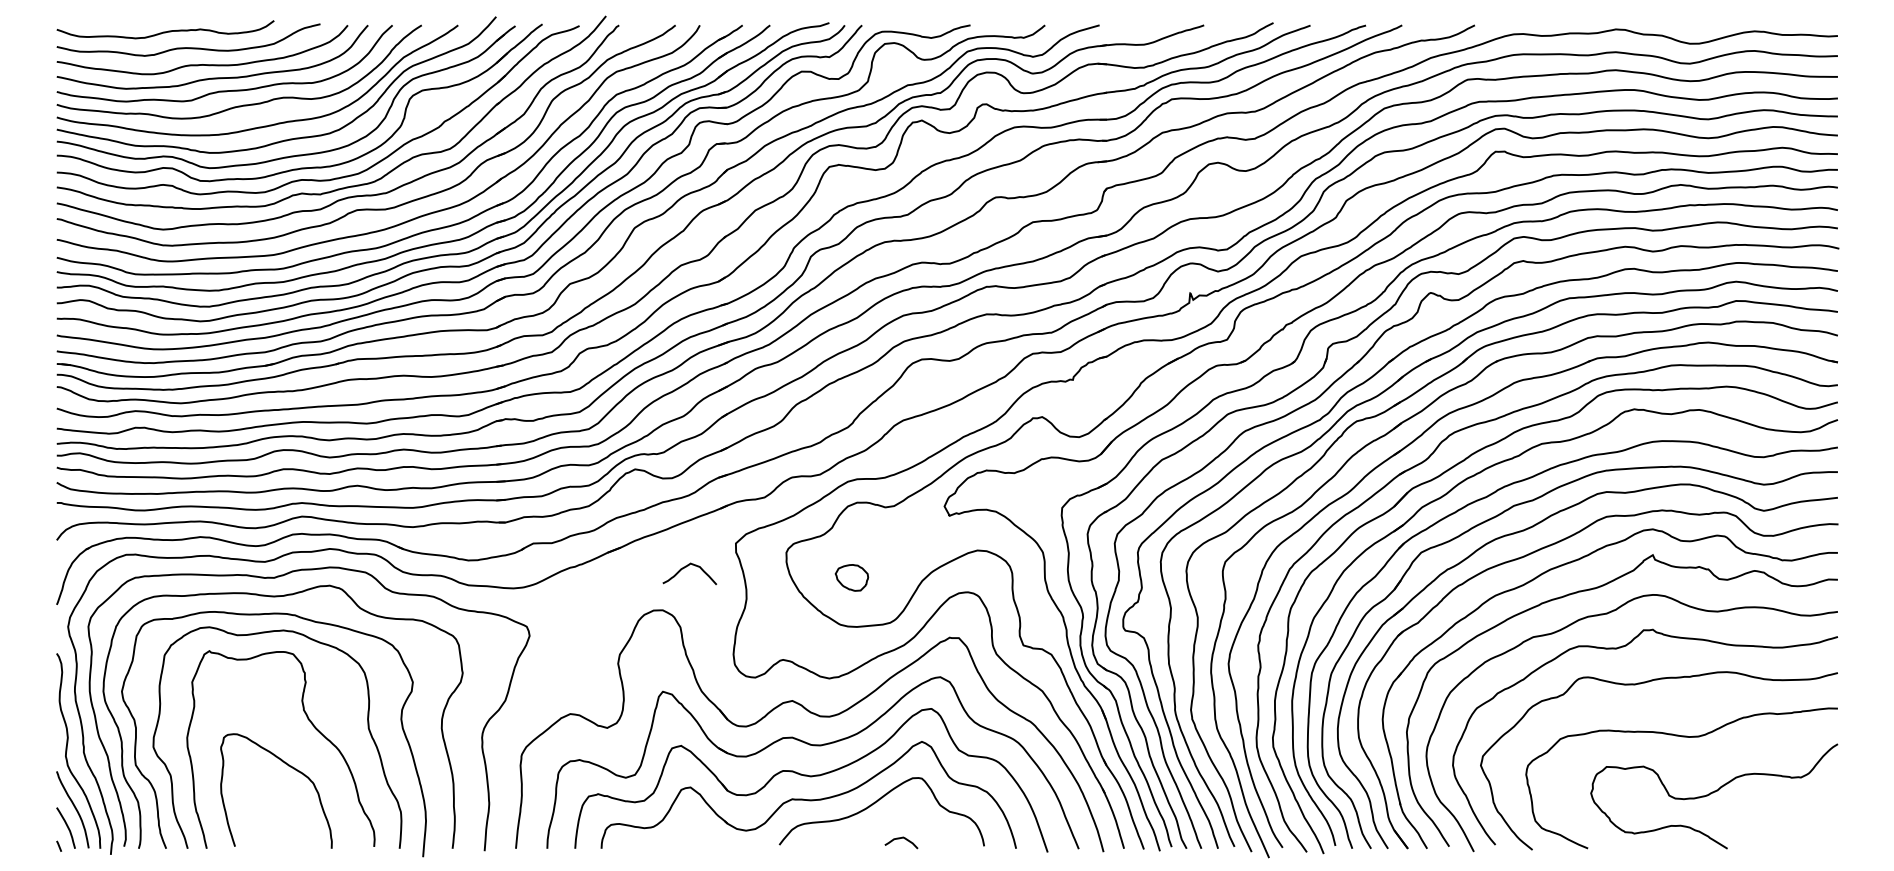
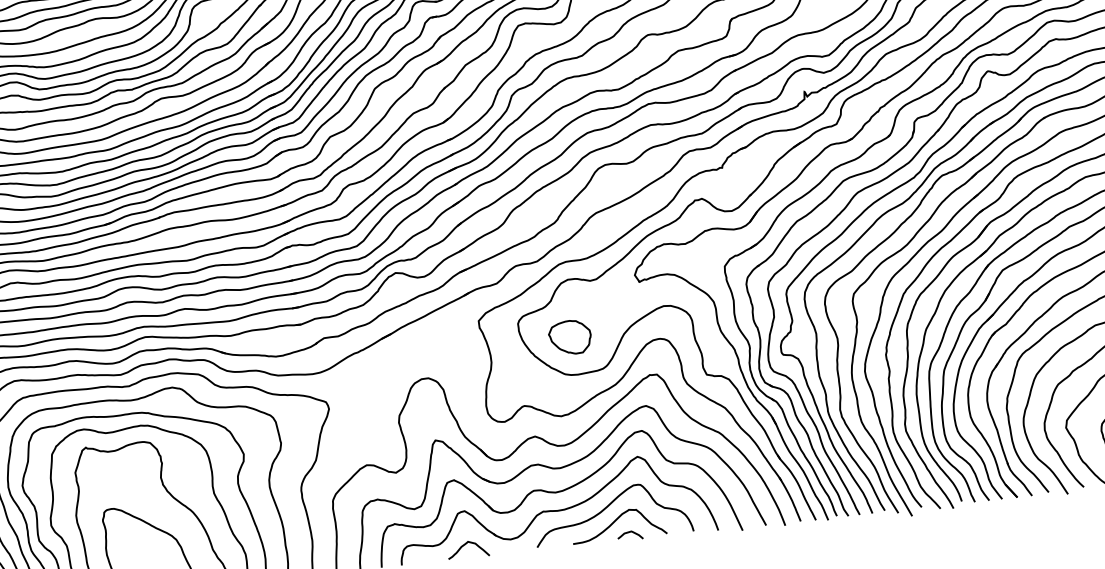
curve: (686, 567) -> (465, 545), moved
part: (851, 577) -> (569, 337), size x1.67
curve: (883, 823) -> (614, 522), added

